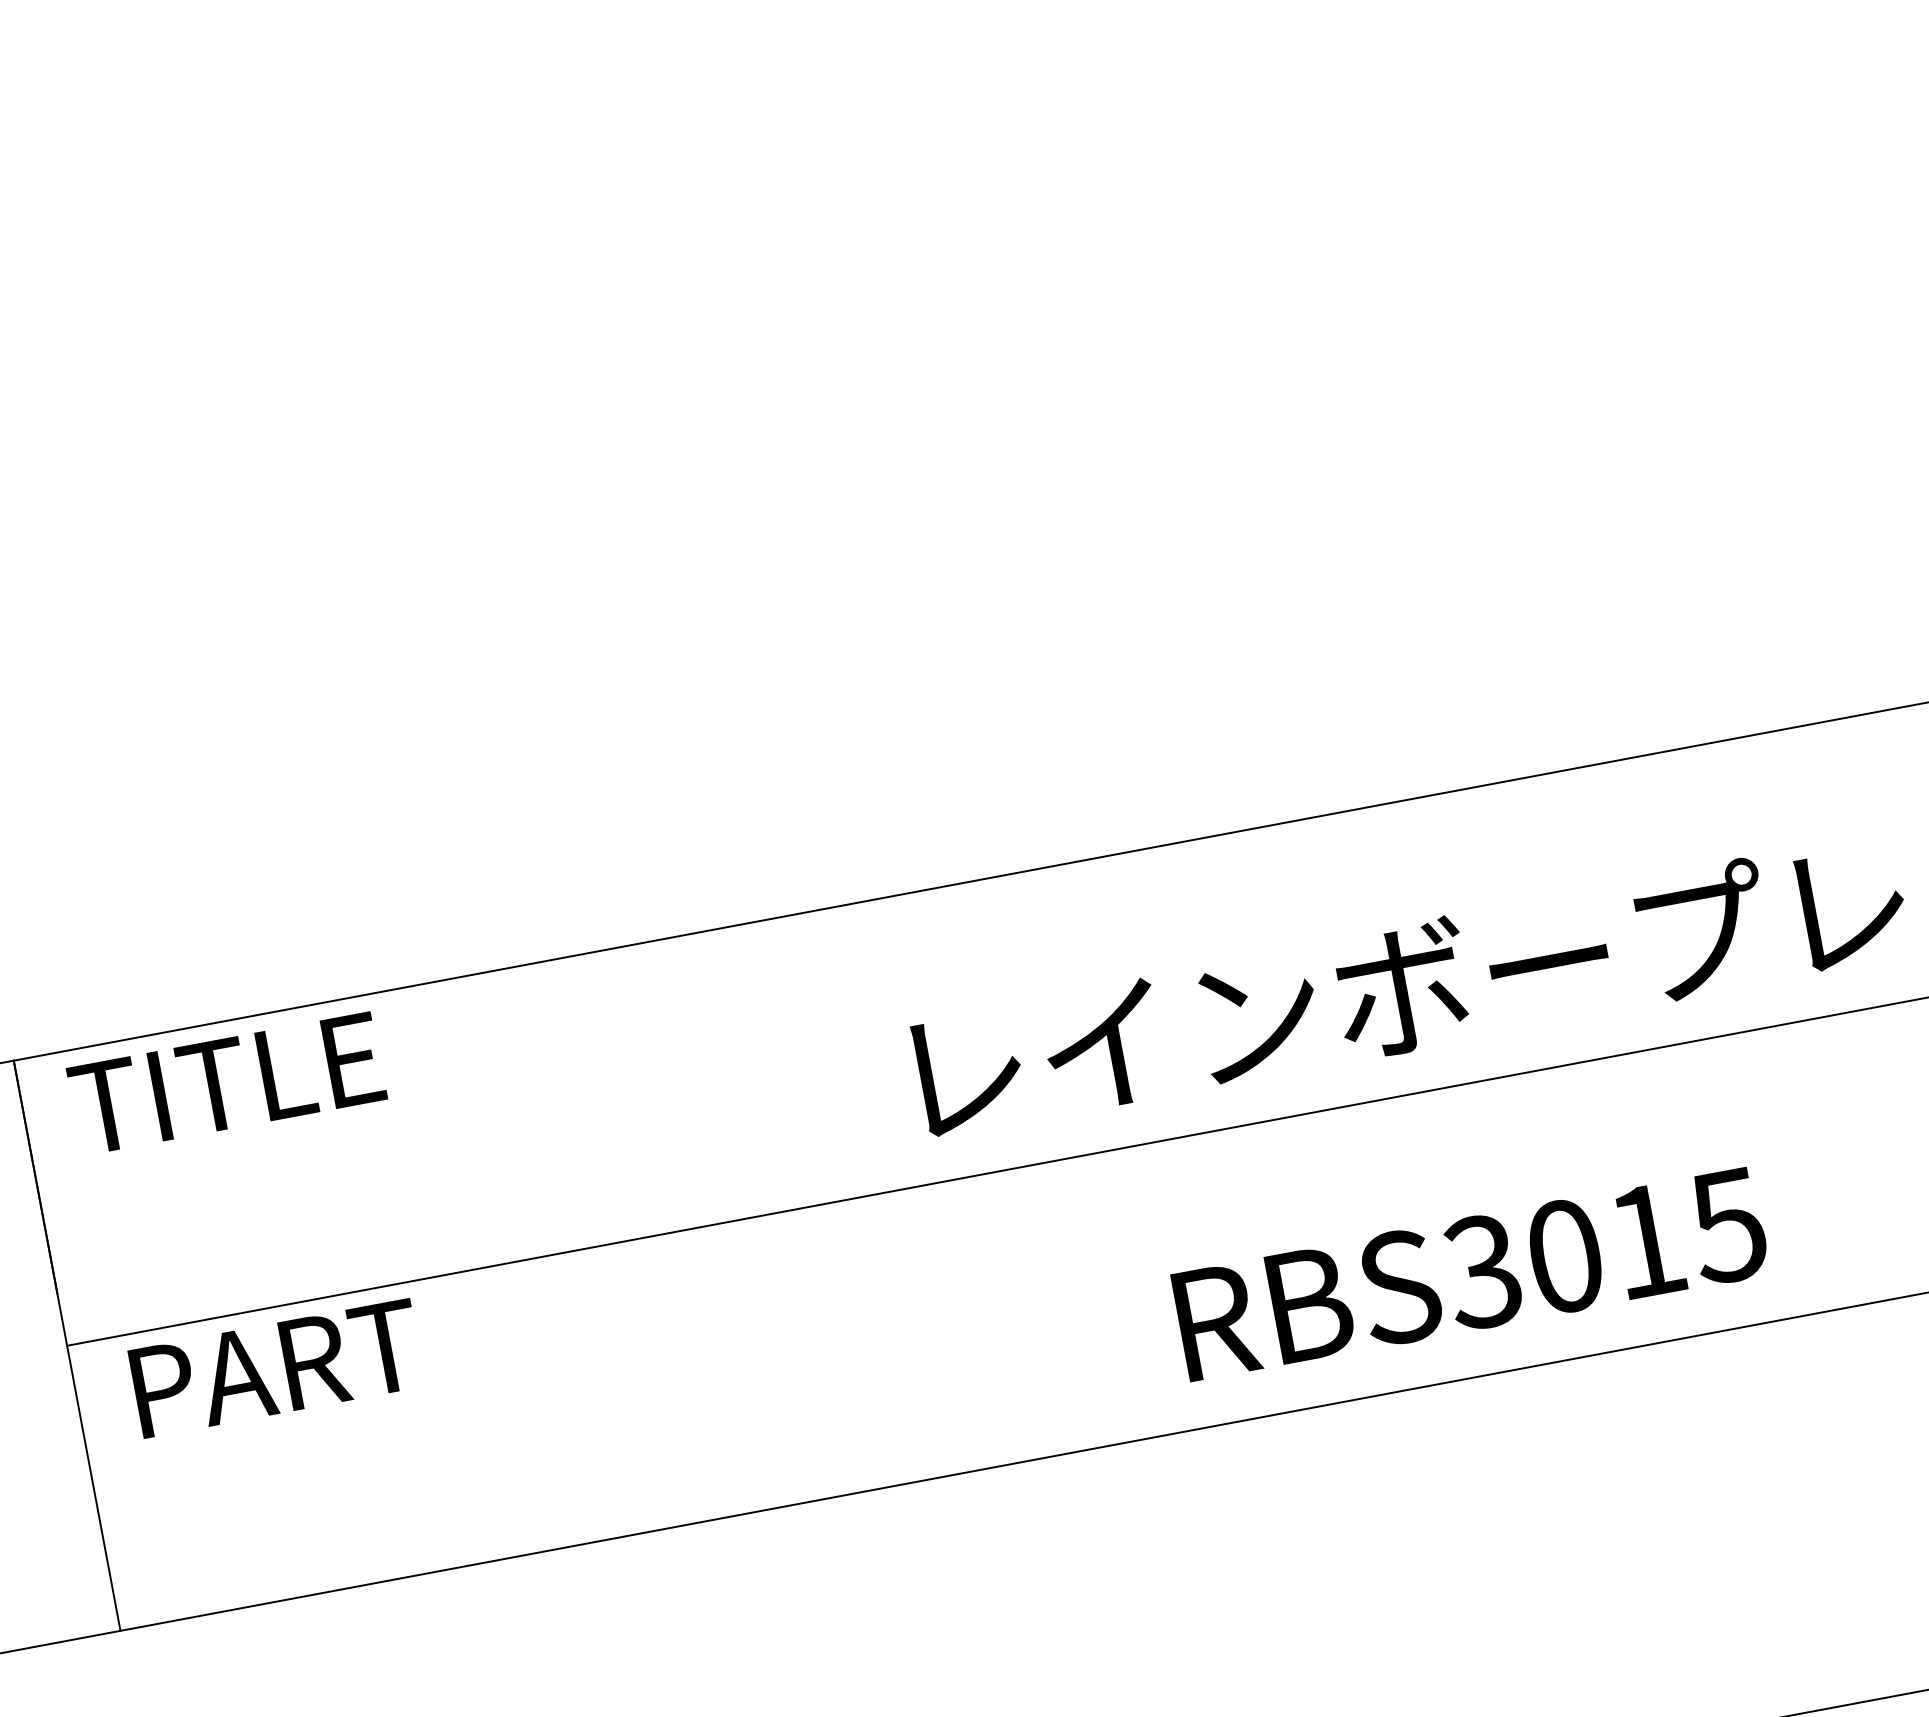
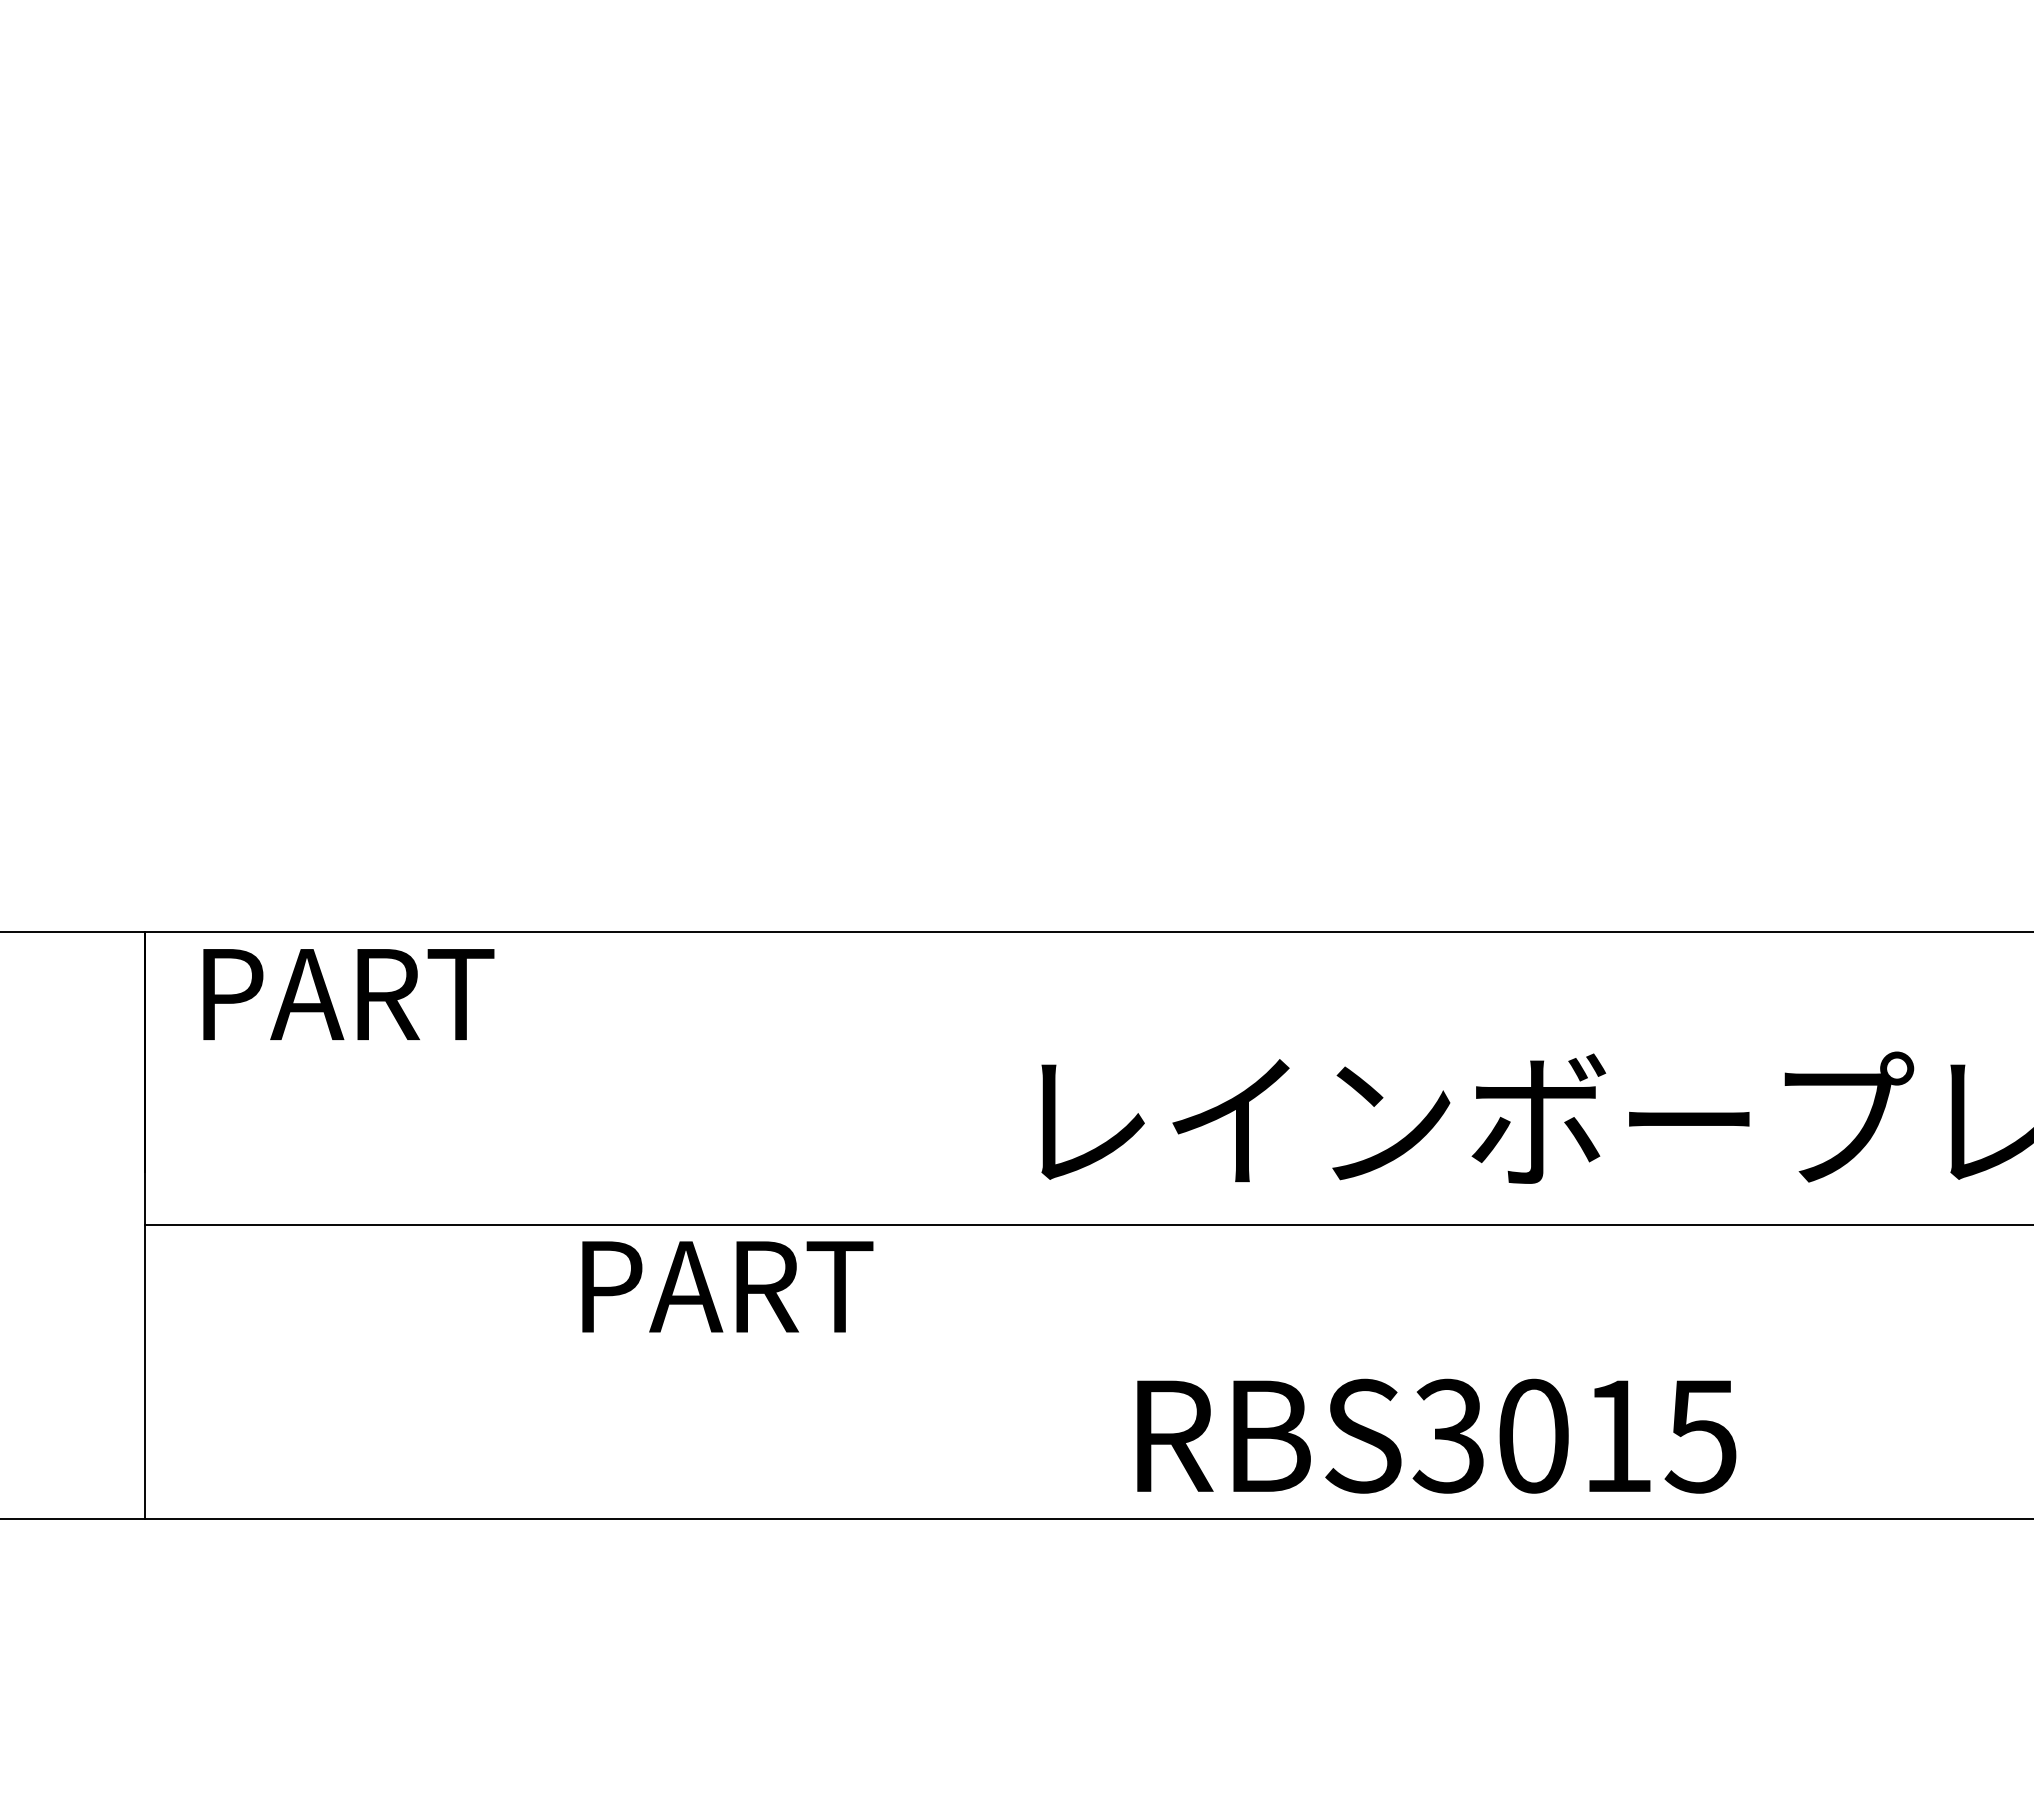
text: (227, 1083) -> (352, 994), TITLE -> PART
text: (1470, 1273) -> (1436, 1435), moved
text: (276, 1368) -> (727, 1286), moved

